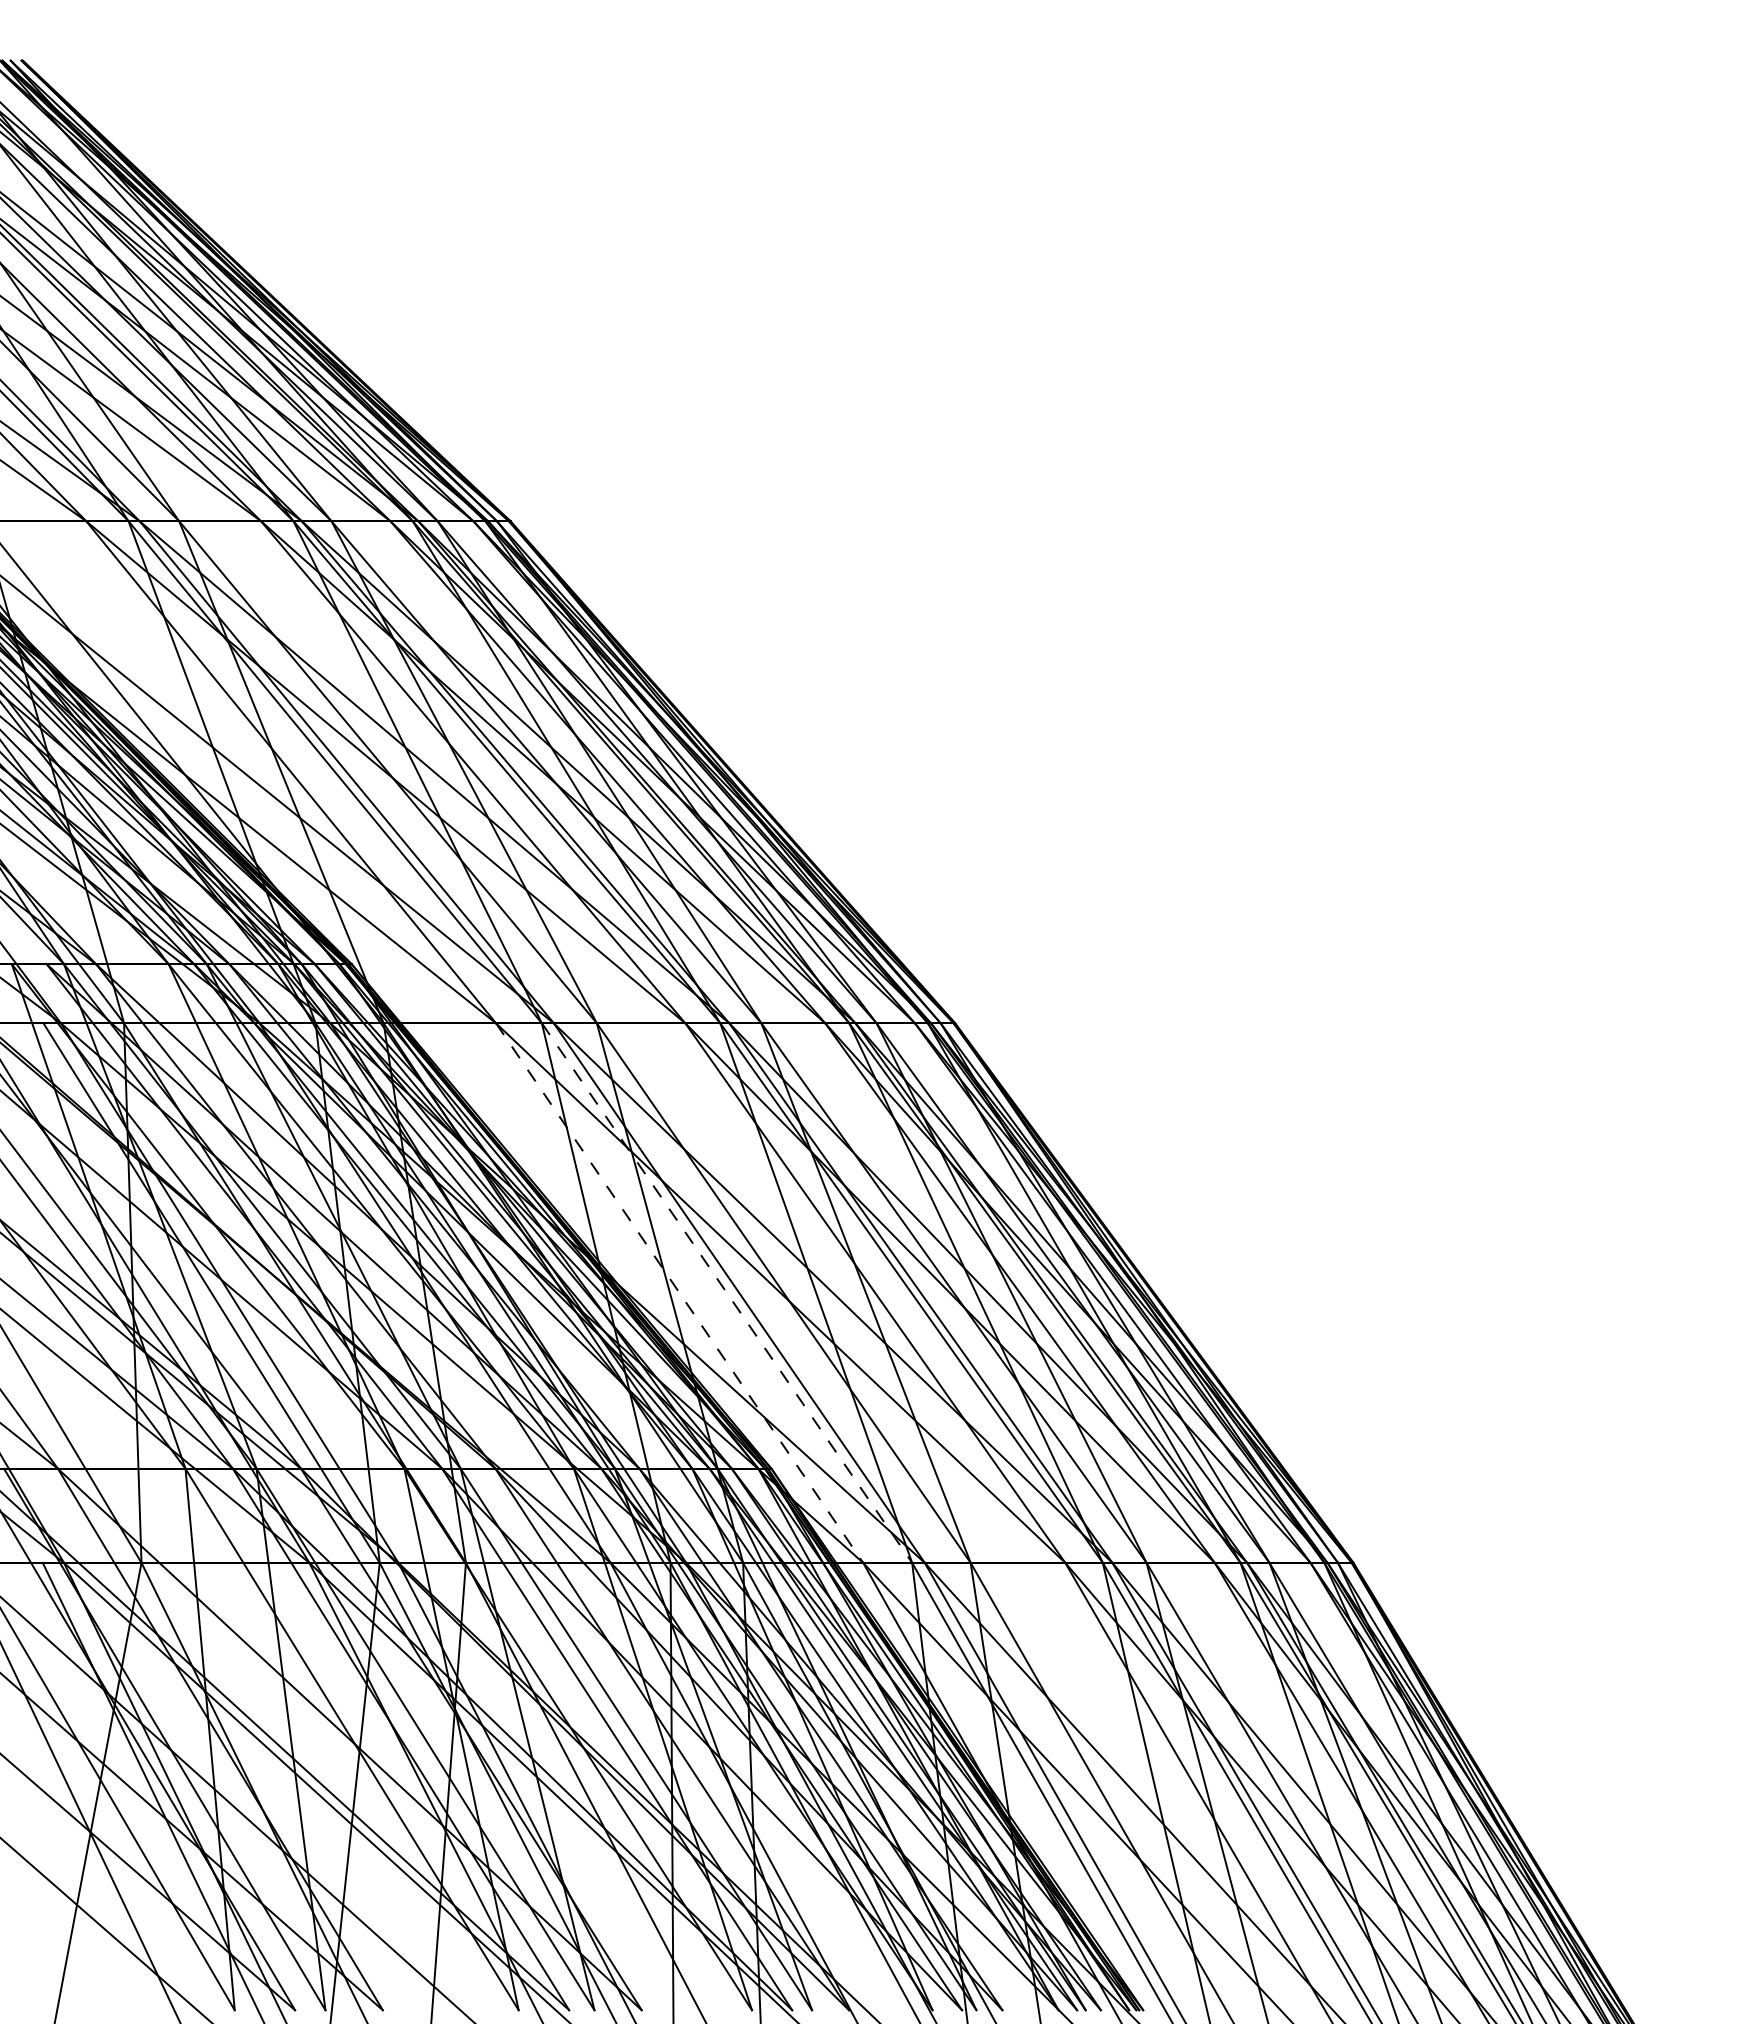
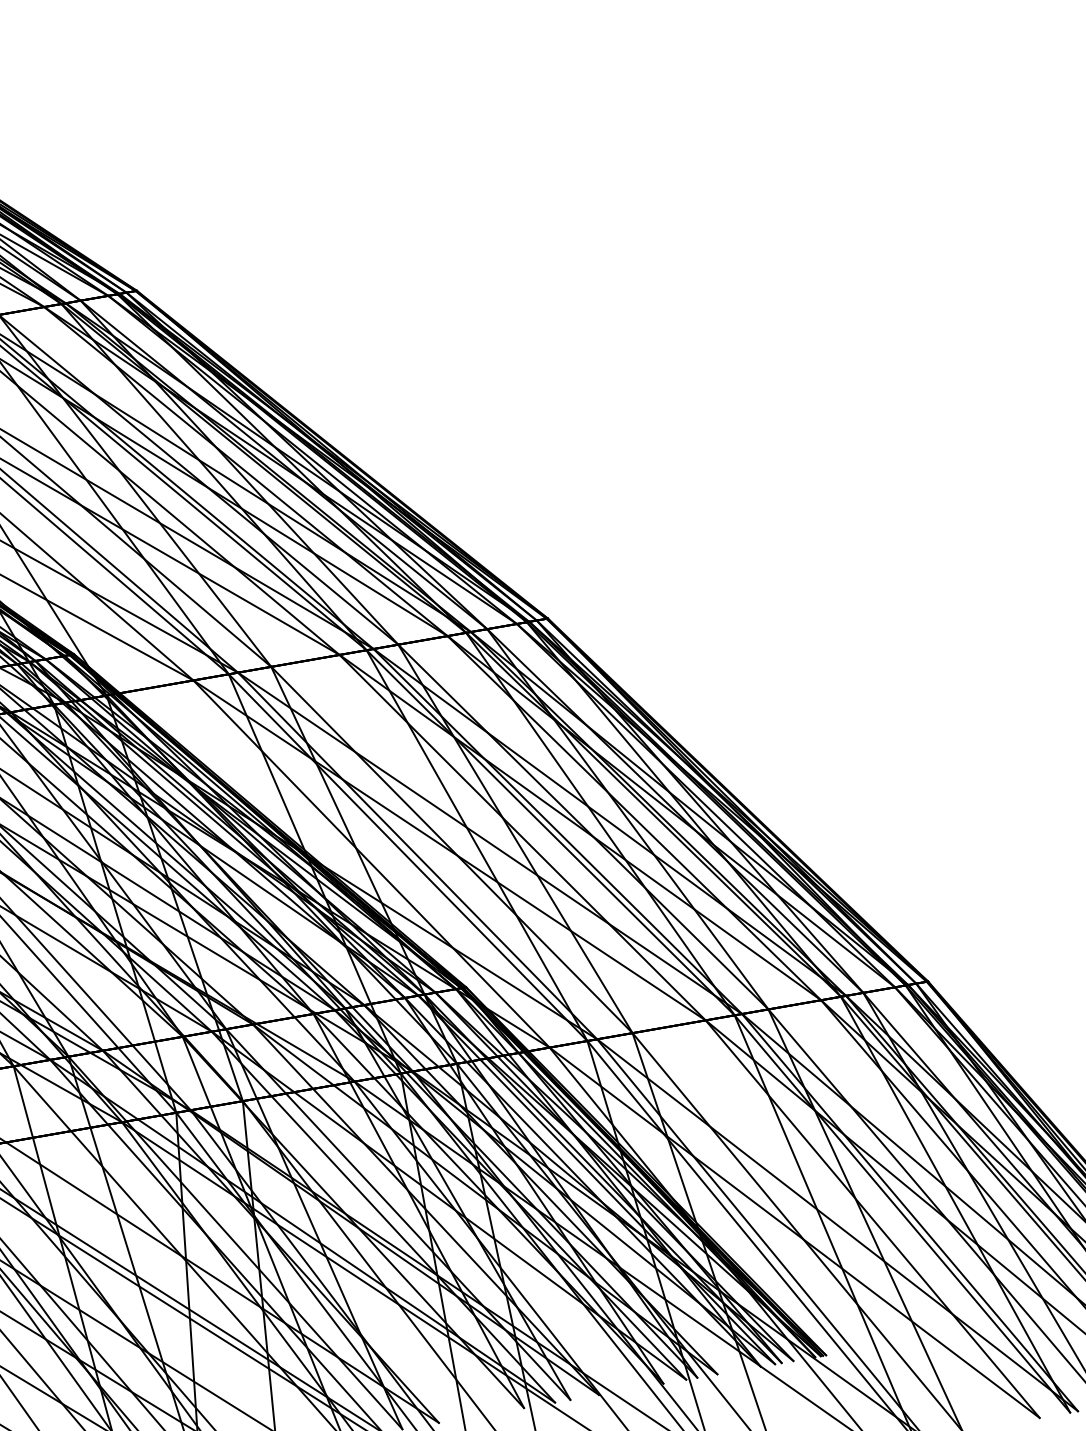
line: (679, 1293) -> (371, 864), dashed -> solid
line: (727, 1293) -> (408, 857), dashed -> solid

